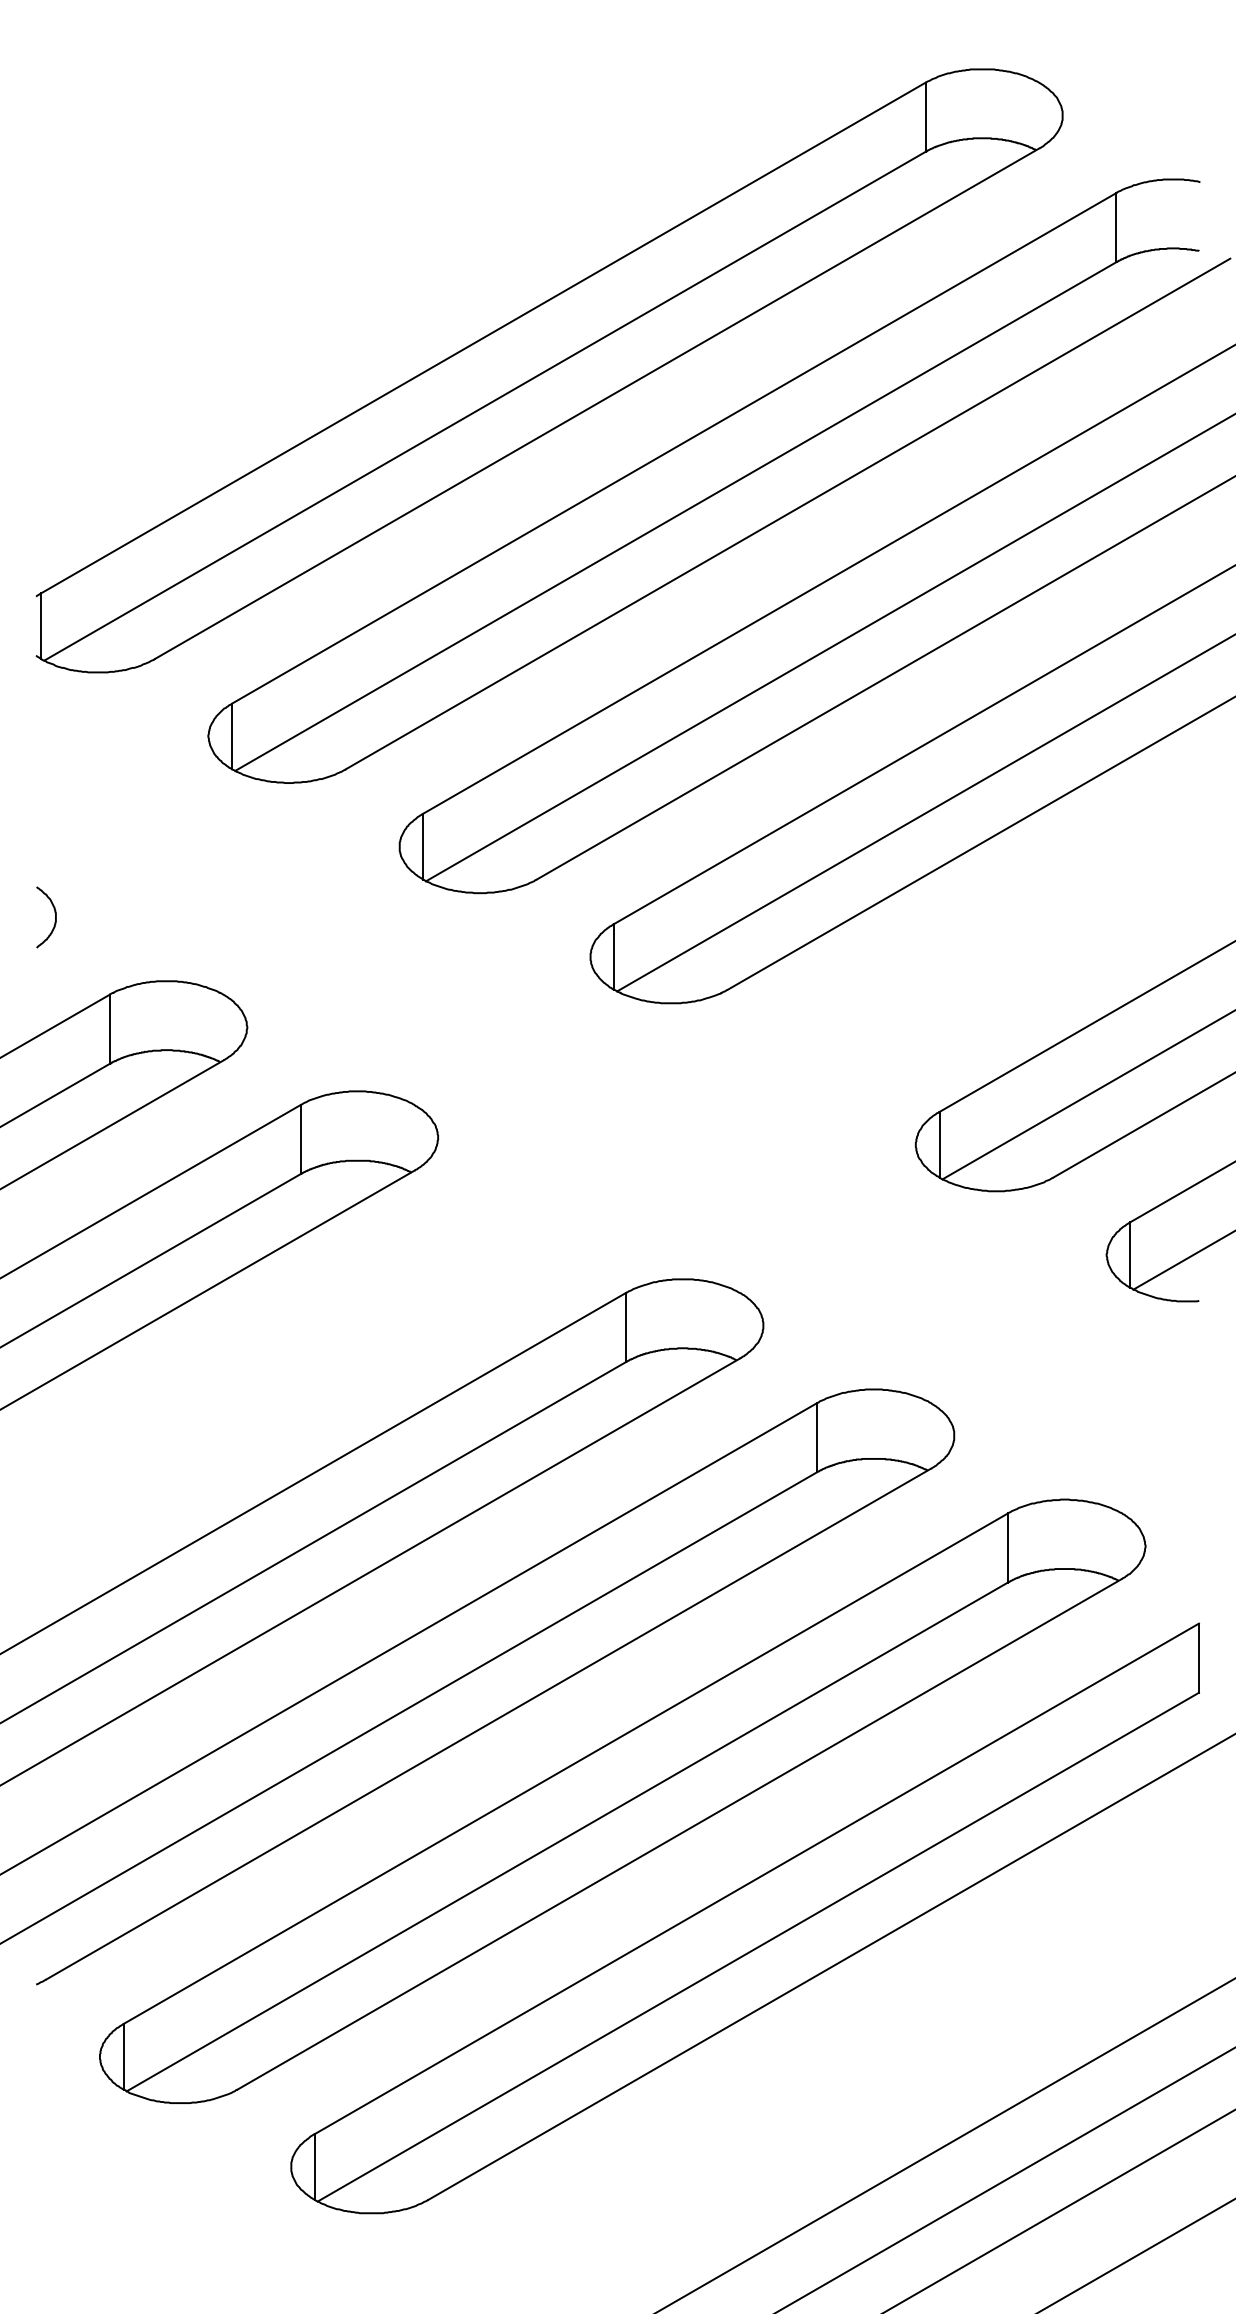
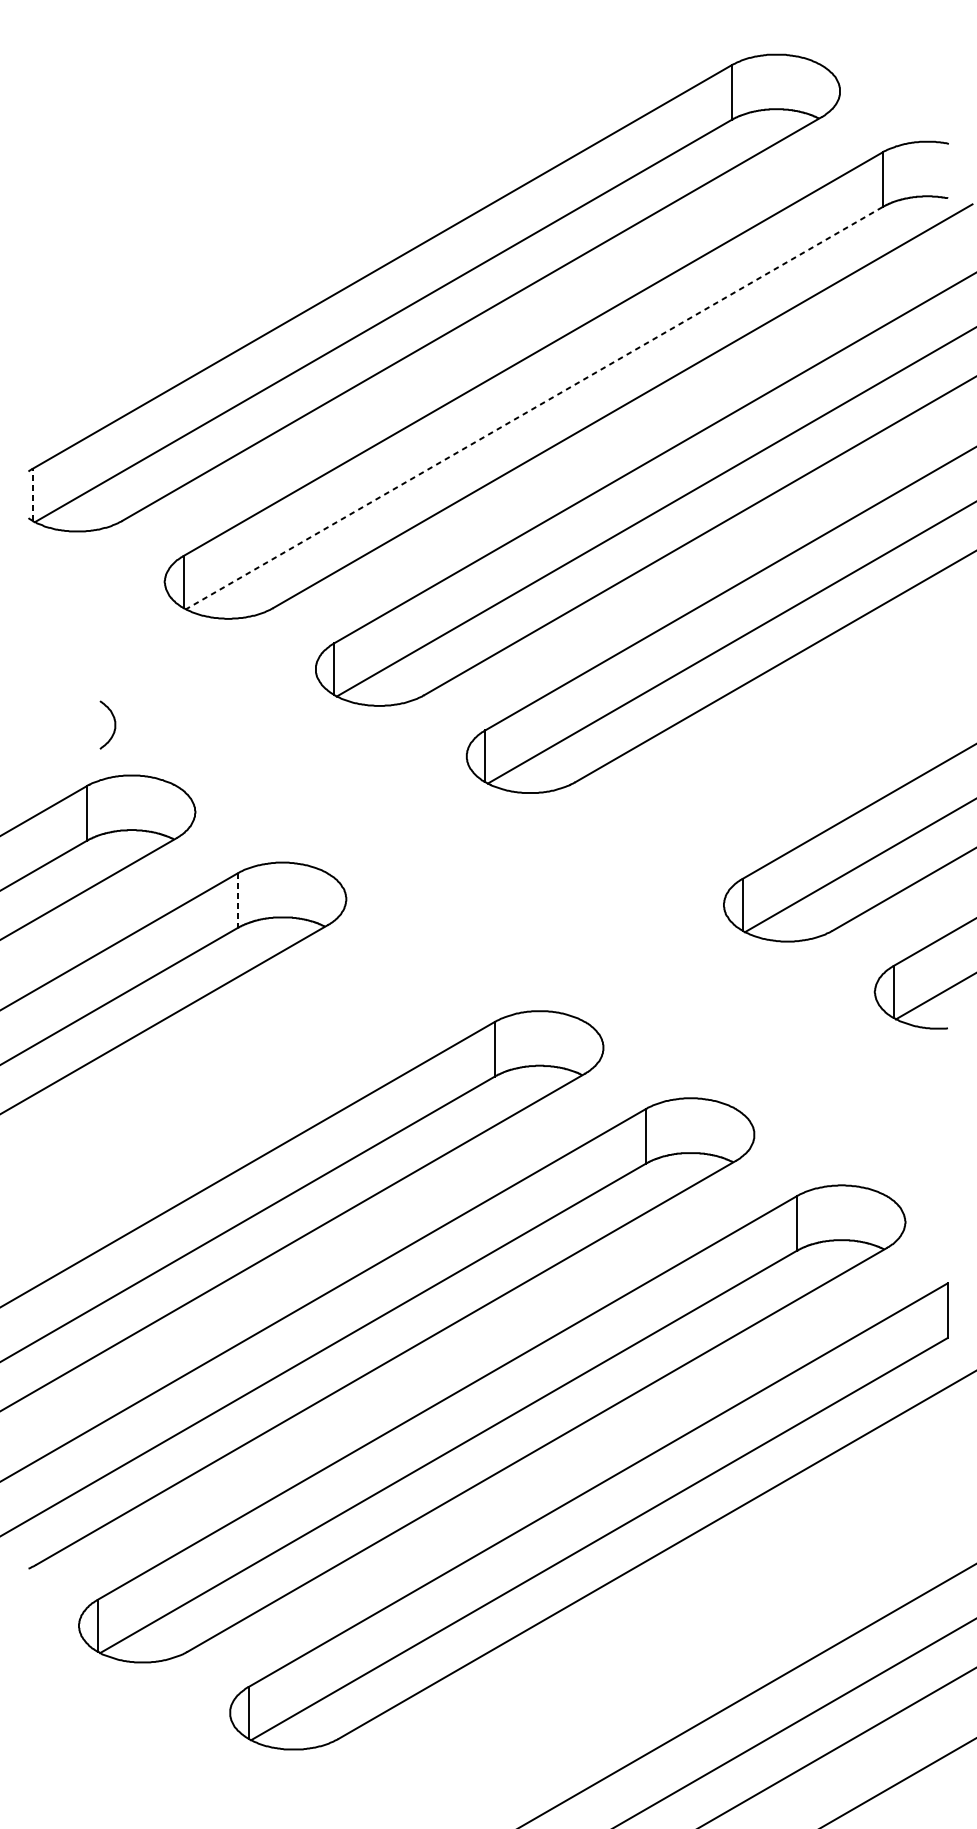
line: (675, 516) -> (533, 408), solid -> dashed
line: (41, 626) -> (32, 495), solid -> dashed
curve: (55, 917) -> (114, 725), moved
line: (300, 1139) -> (237, 900), solid -> dashed

